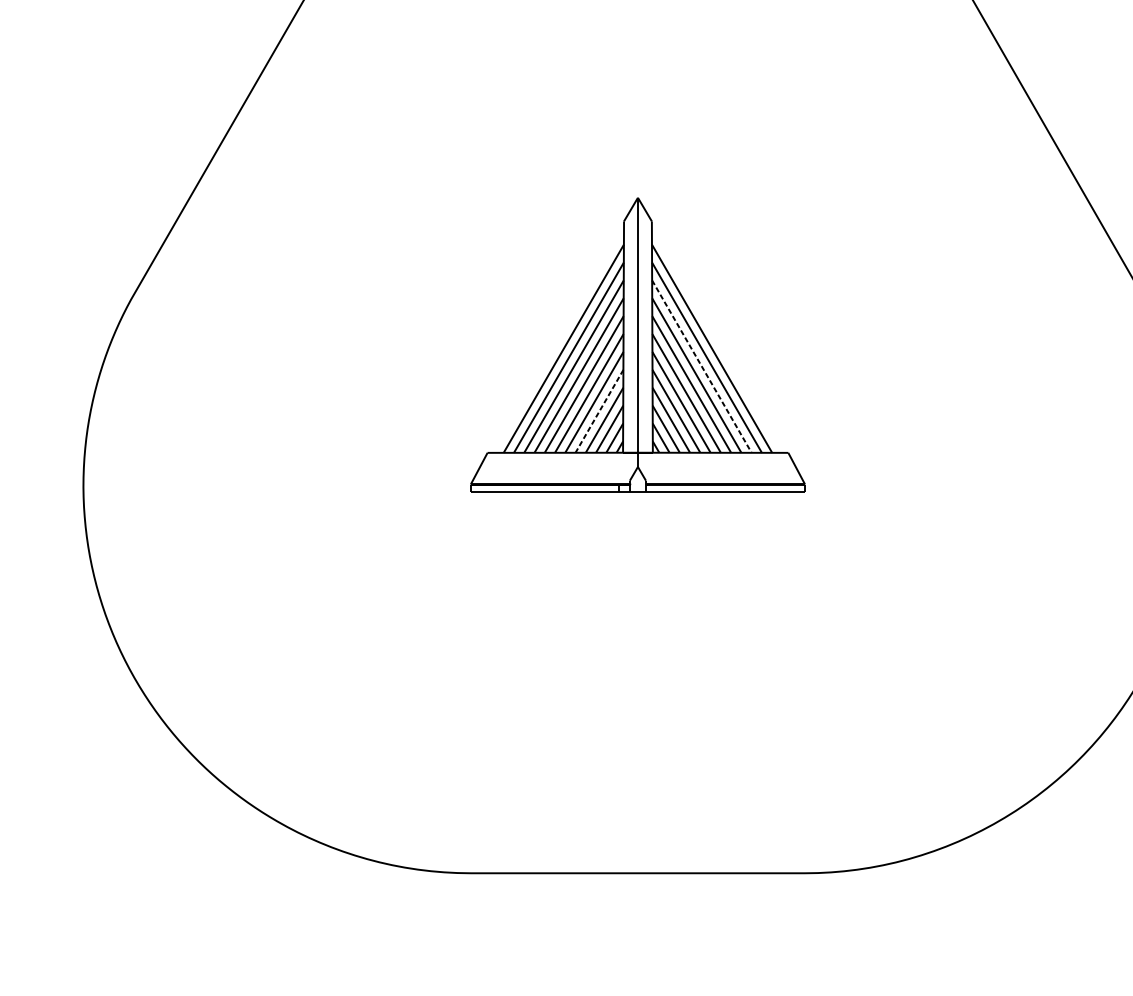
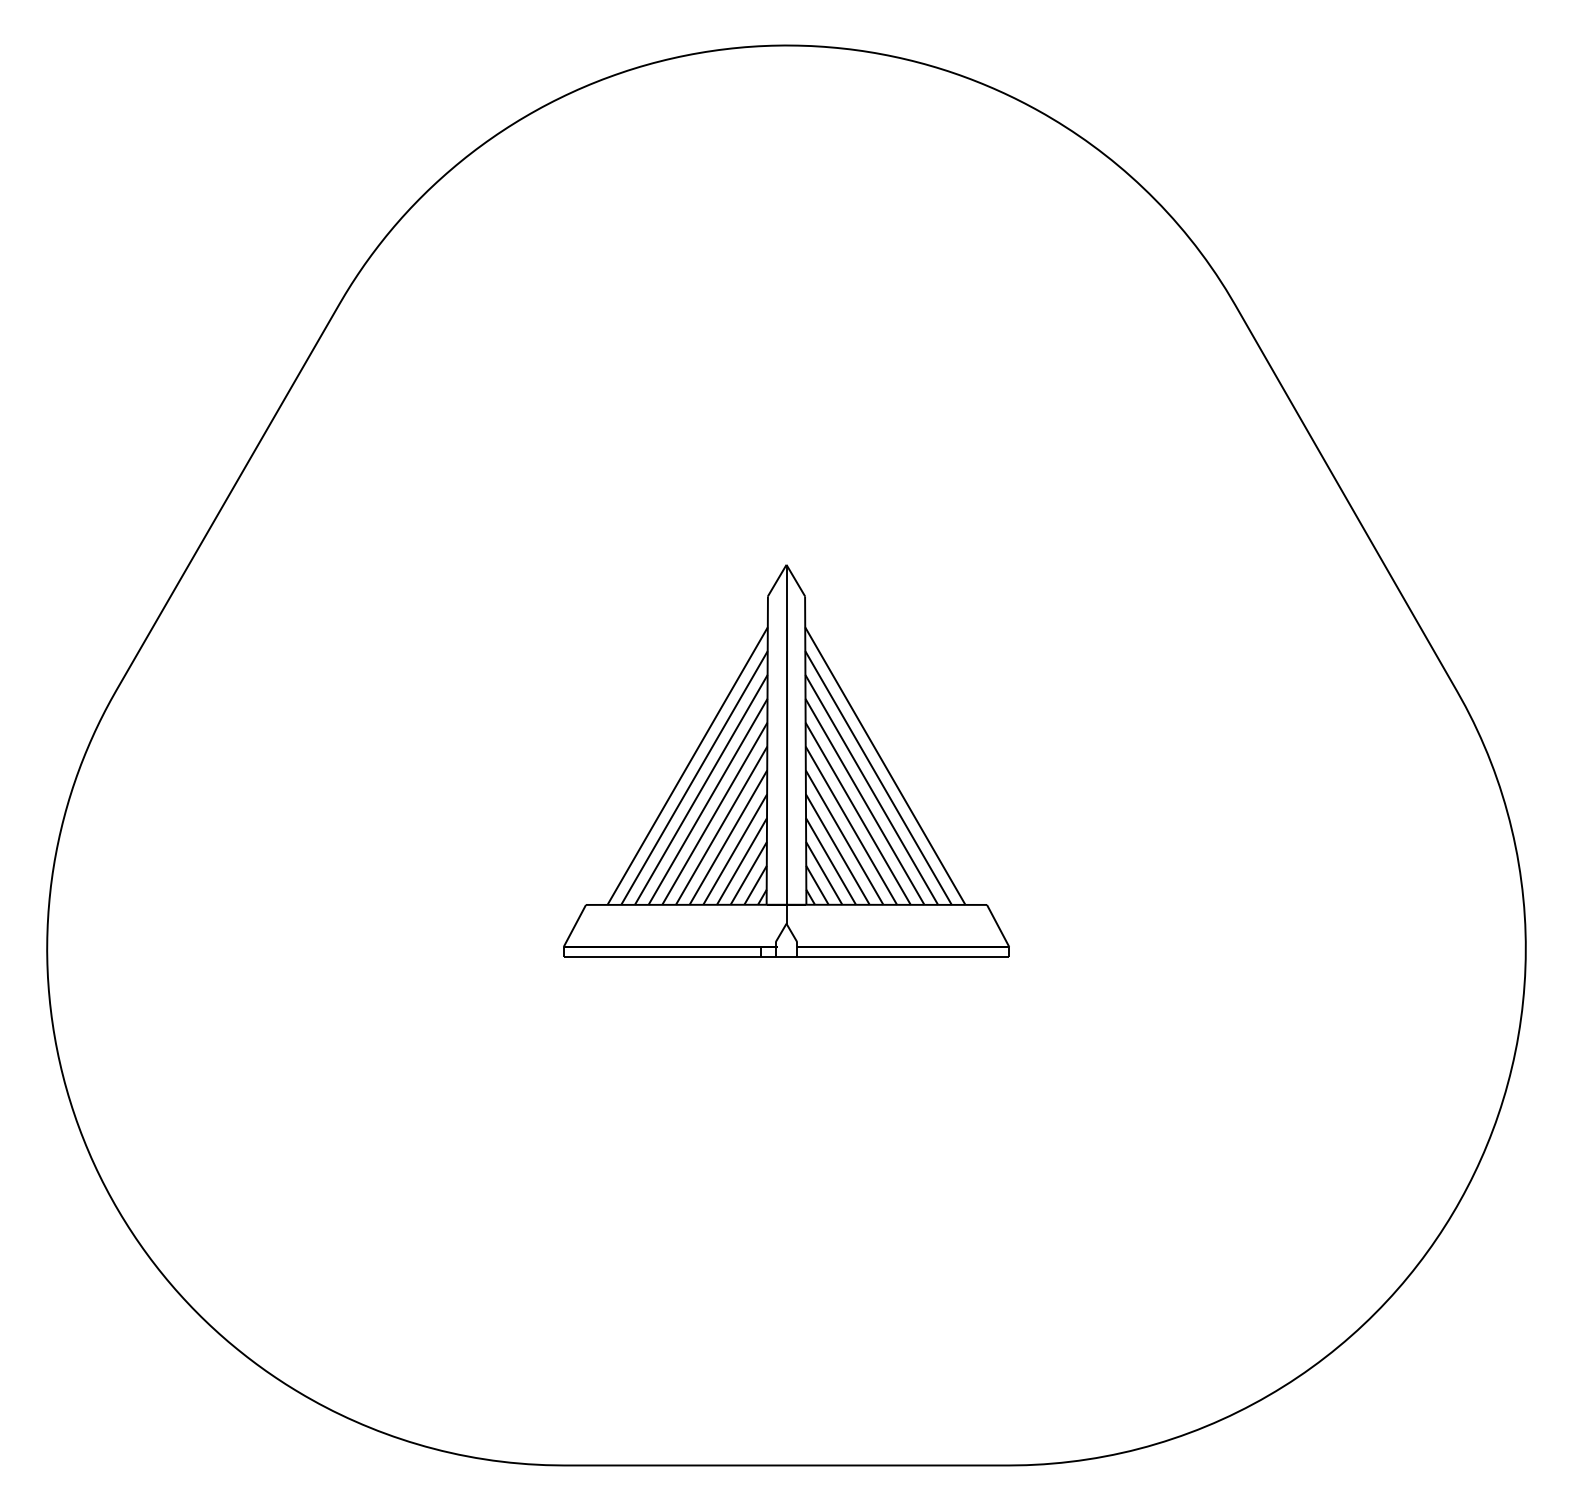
line: (701, 366) -> (871, 789), dashed -> solid
line: (599, 411) -> (735, 849), dashed -> solid

